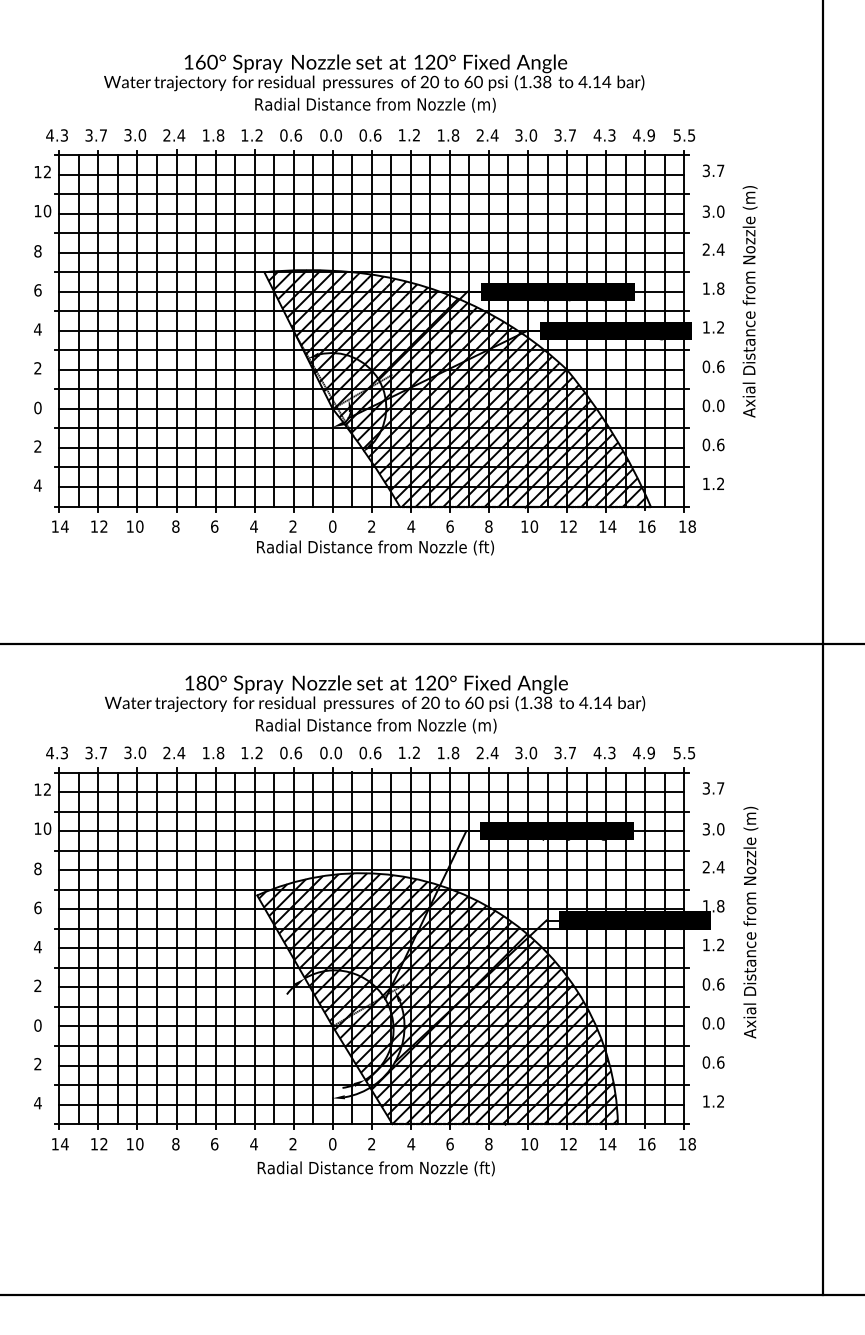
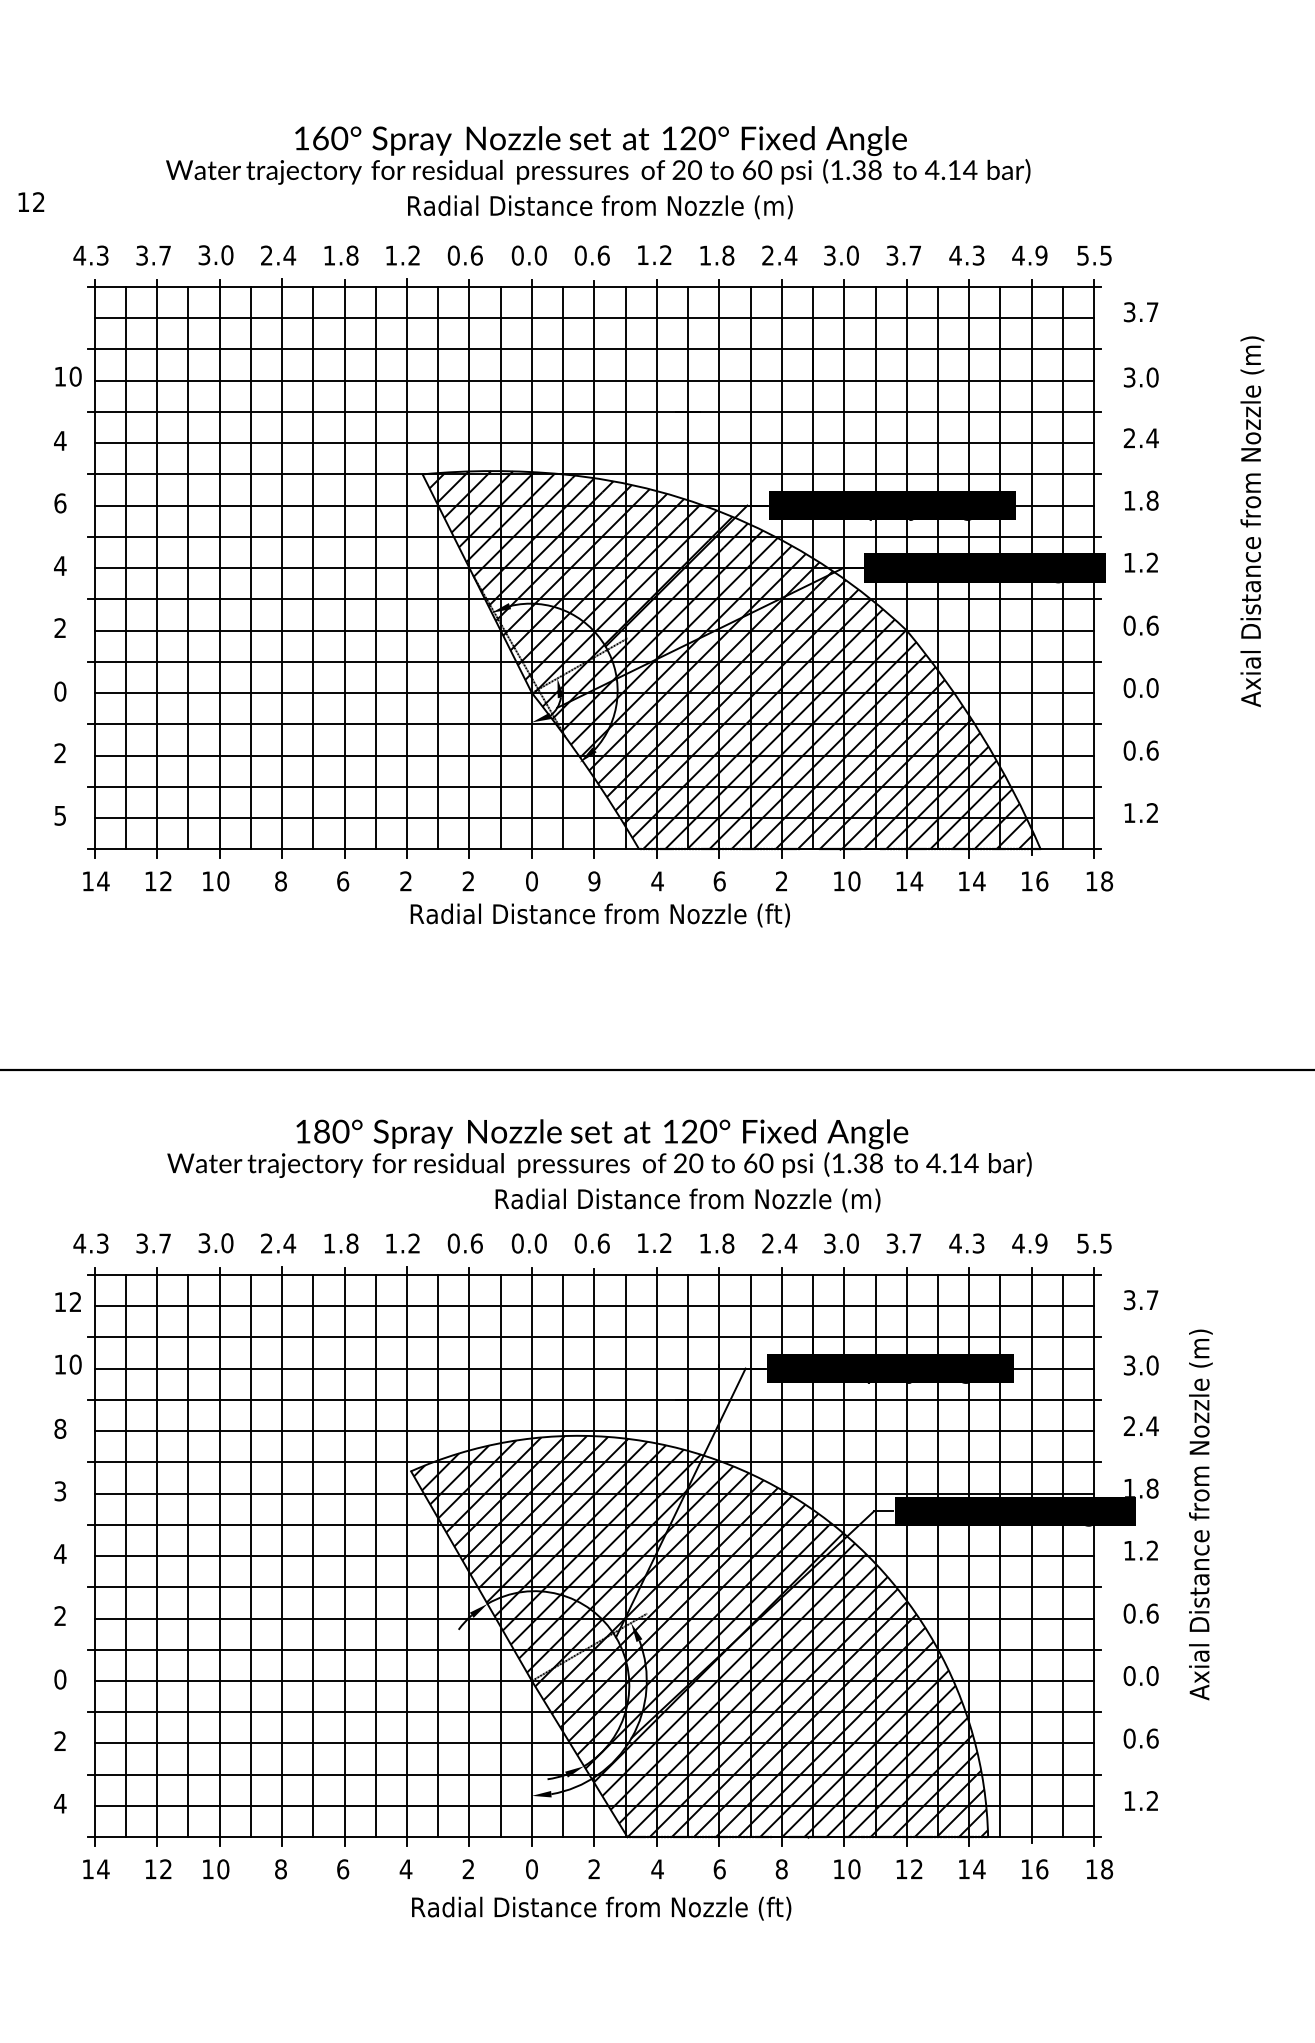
text: (42, 171) -> (30, 201), moved
text: (37, 251) -> (59, 441), 8 -> 4
text: (749, 301) -> (1251, 521), moved
text: (37, 485) -> (59, 815), 4 -> 5
text: (253, 526) -> (405, 881), 4 -> 2
text: (371, 526) -> (593, 881), 2 -> 9
text: (488, 526) -> (781, 881), 8 -> 2
text: (573, 526) -> (917, 881), 12 -> 14
text: (376, 725) -> (688, 1199), moved
text: (37, 907) -> (59, 1490), 6 -> 3

